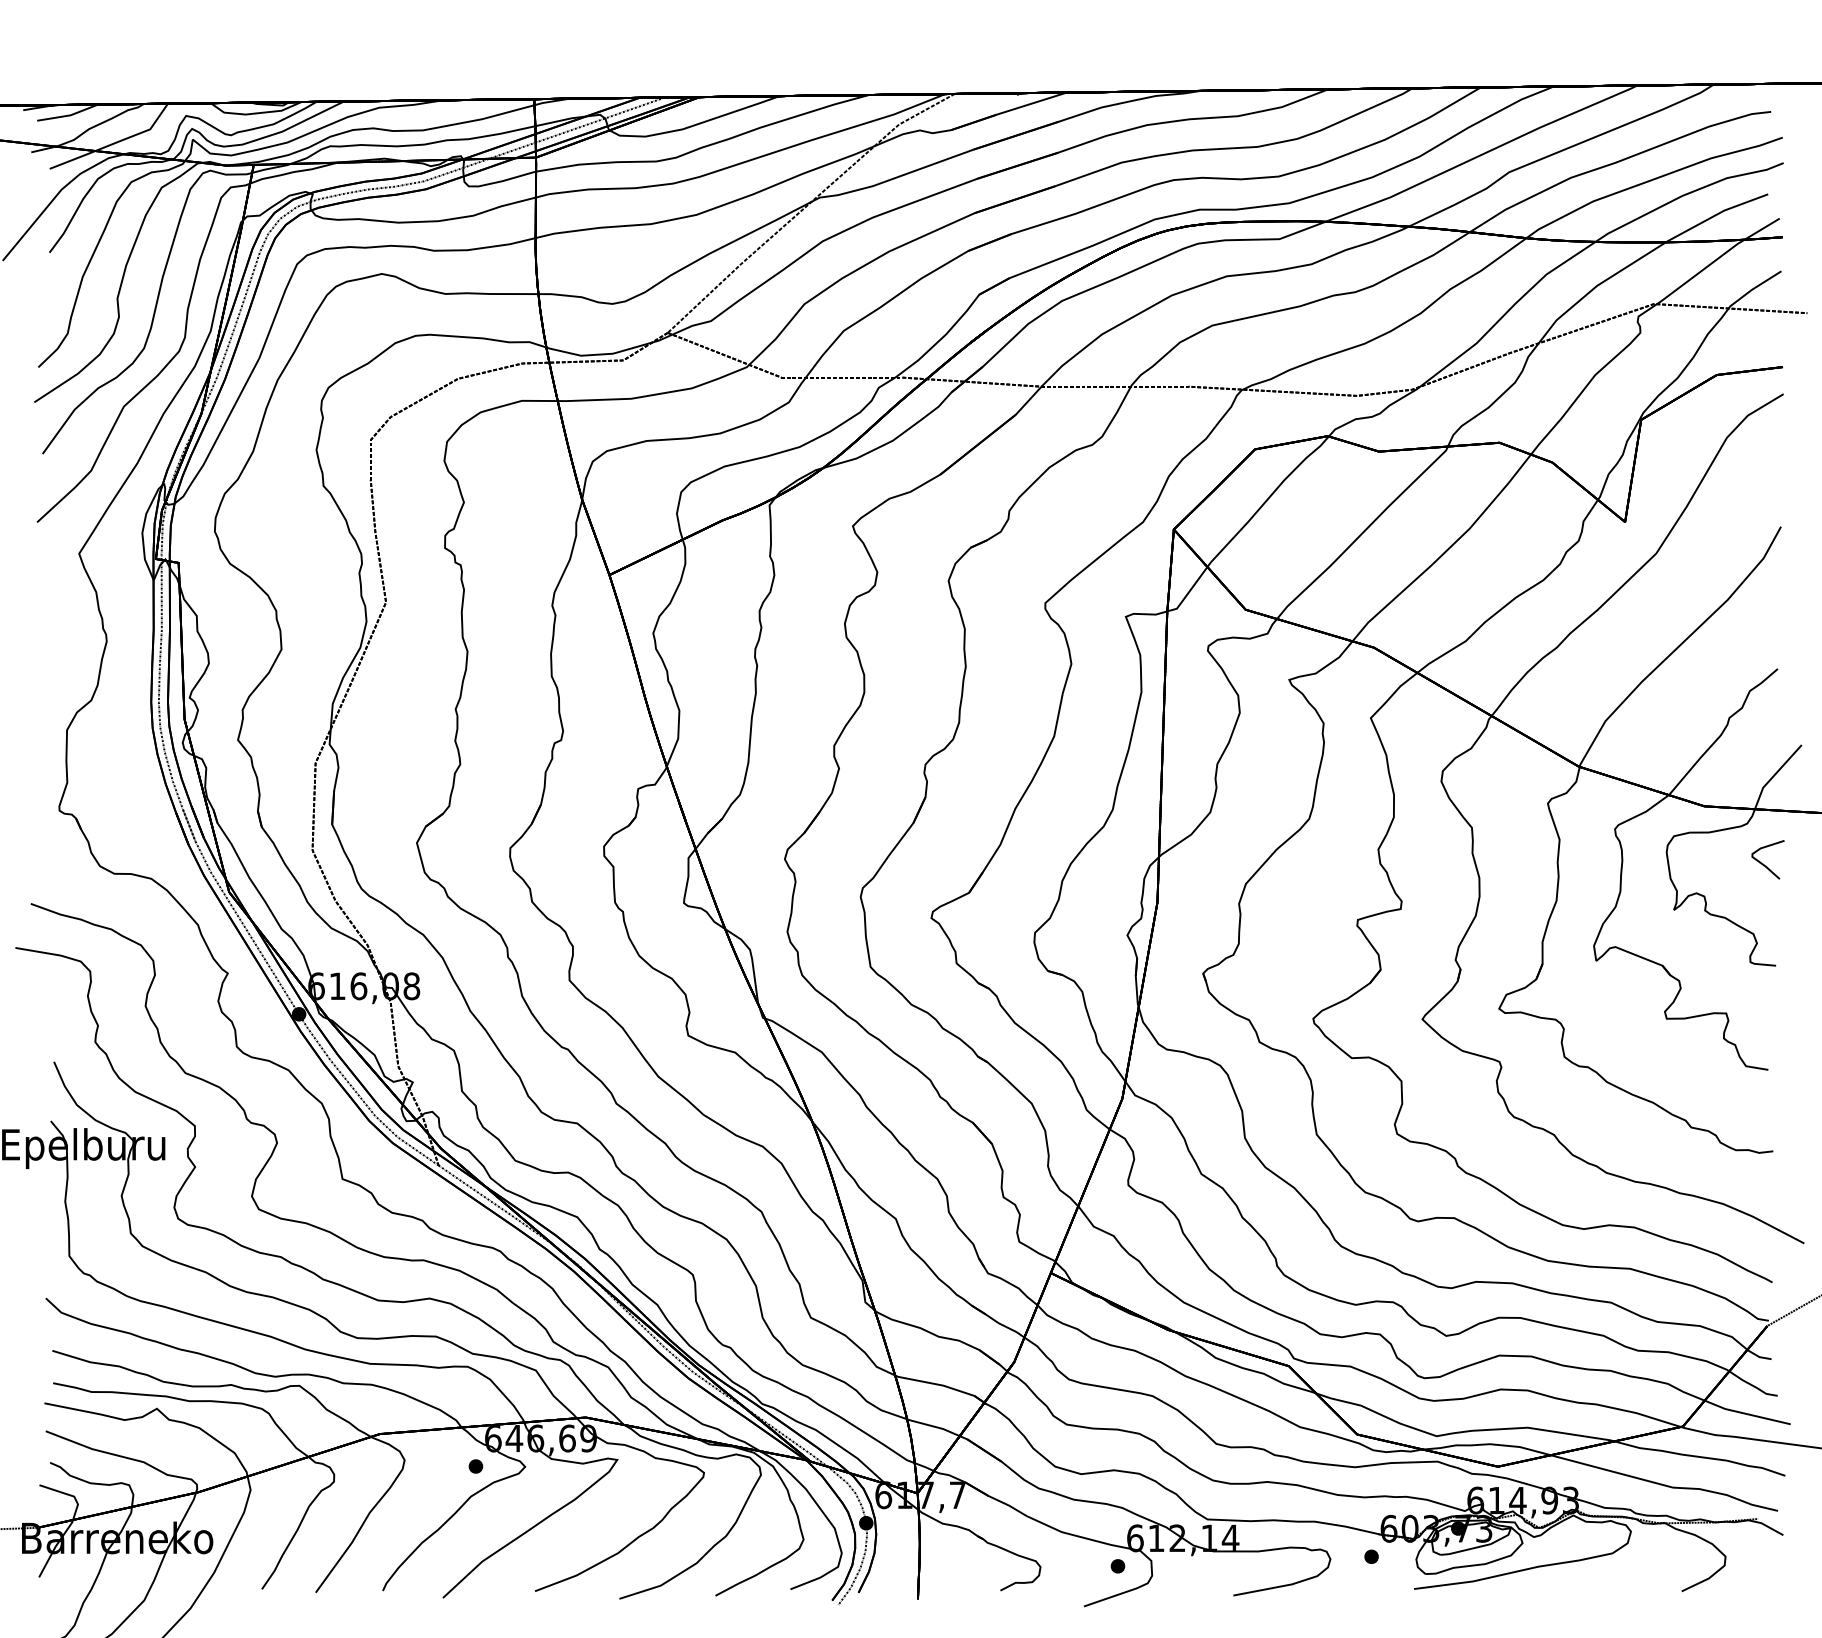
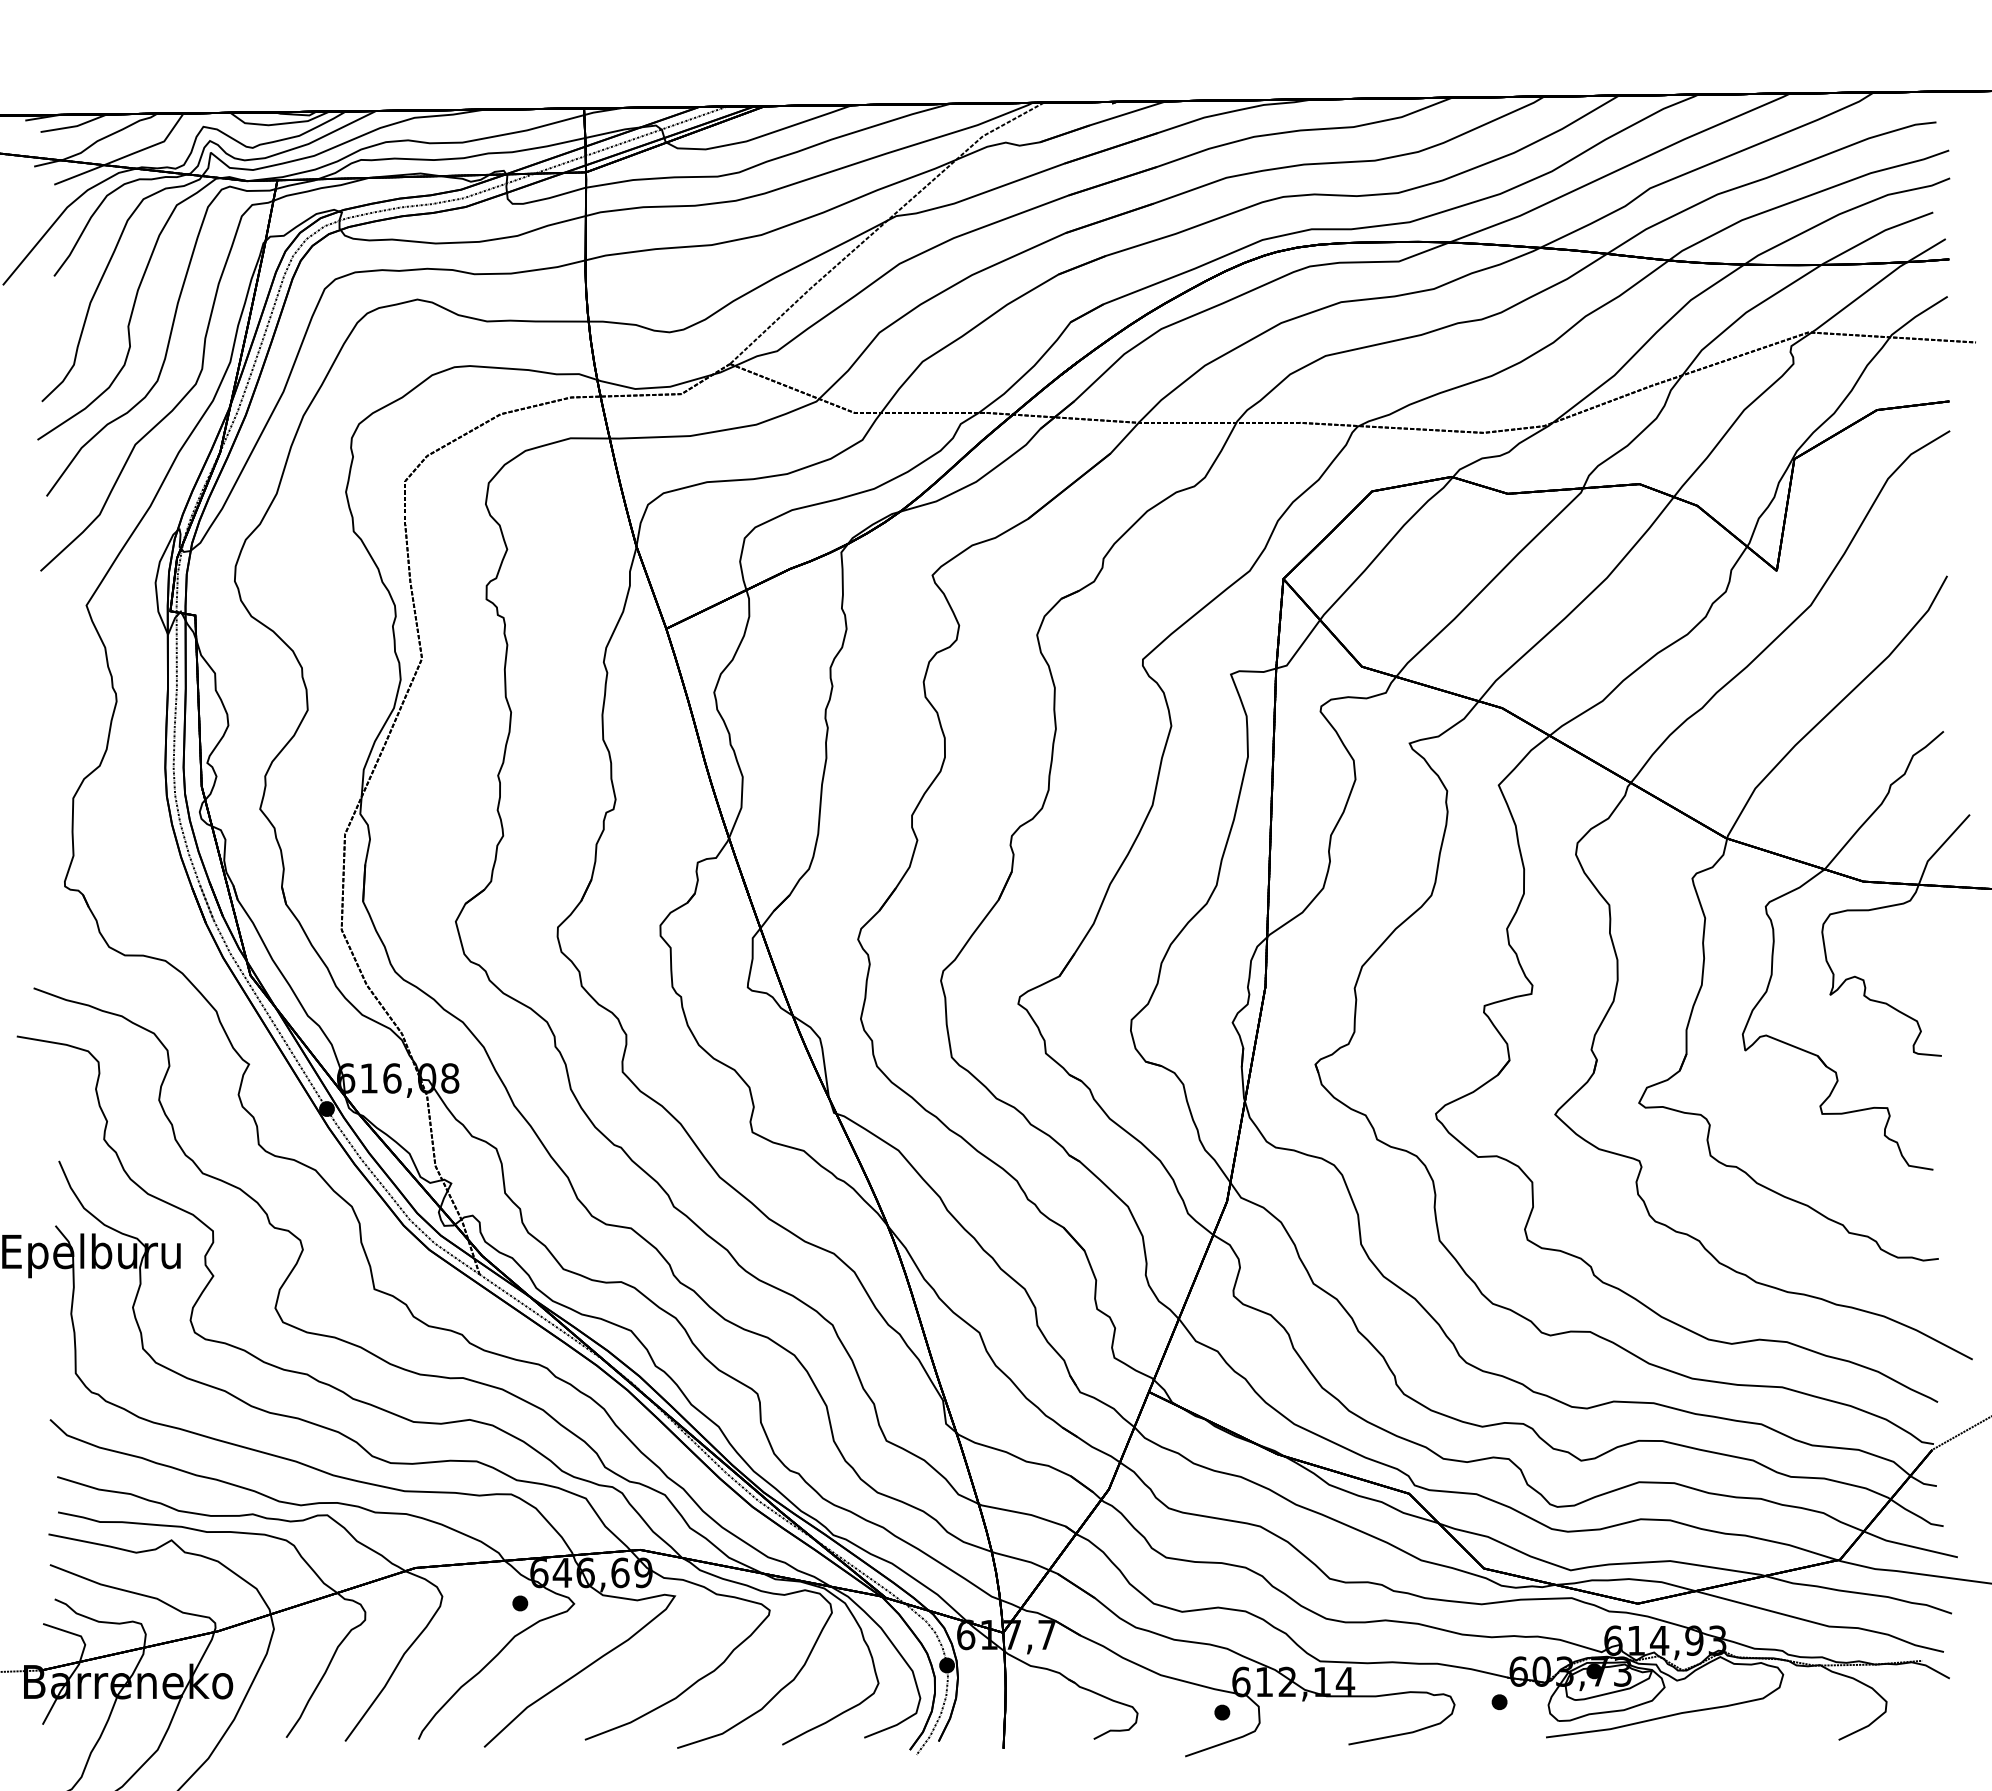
part: (1763, 863) -> (1928, 944), removed

